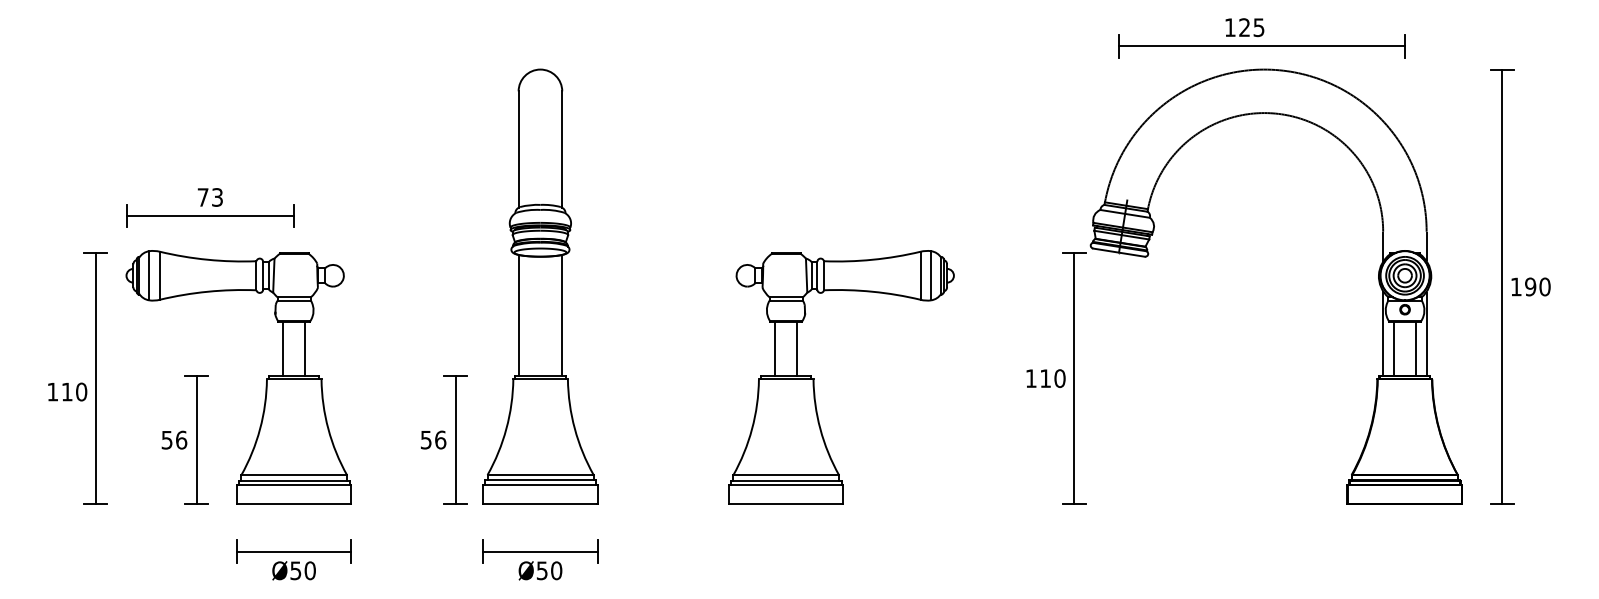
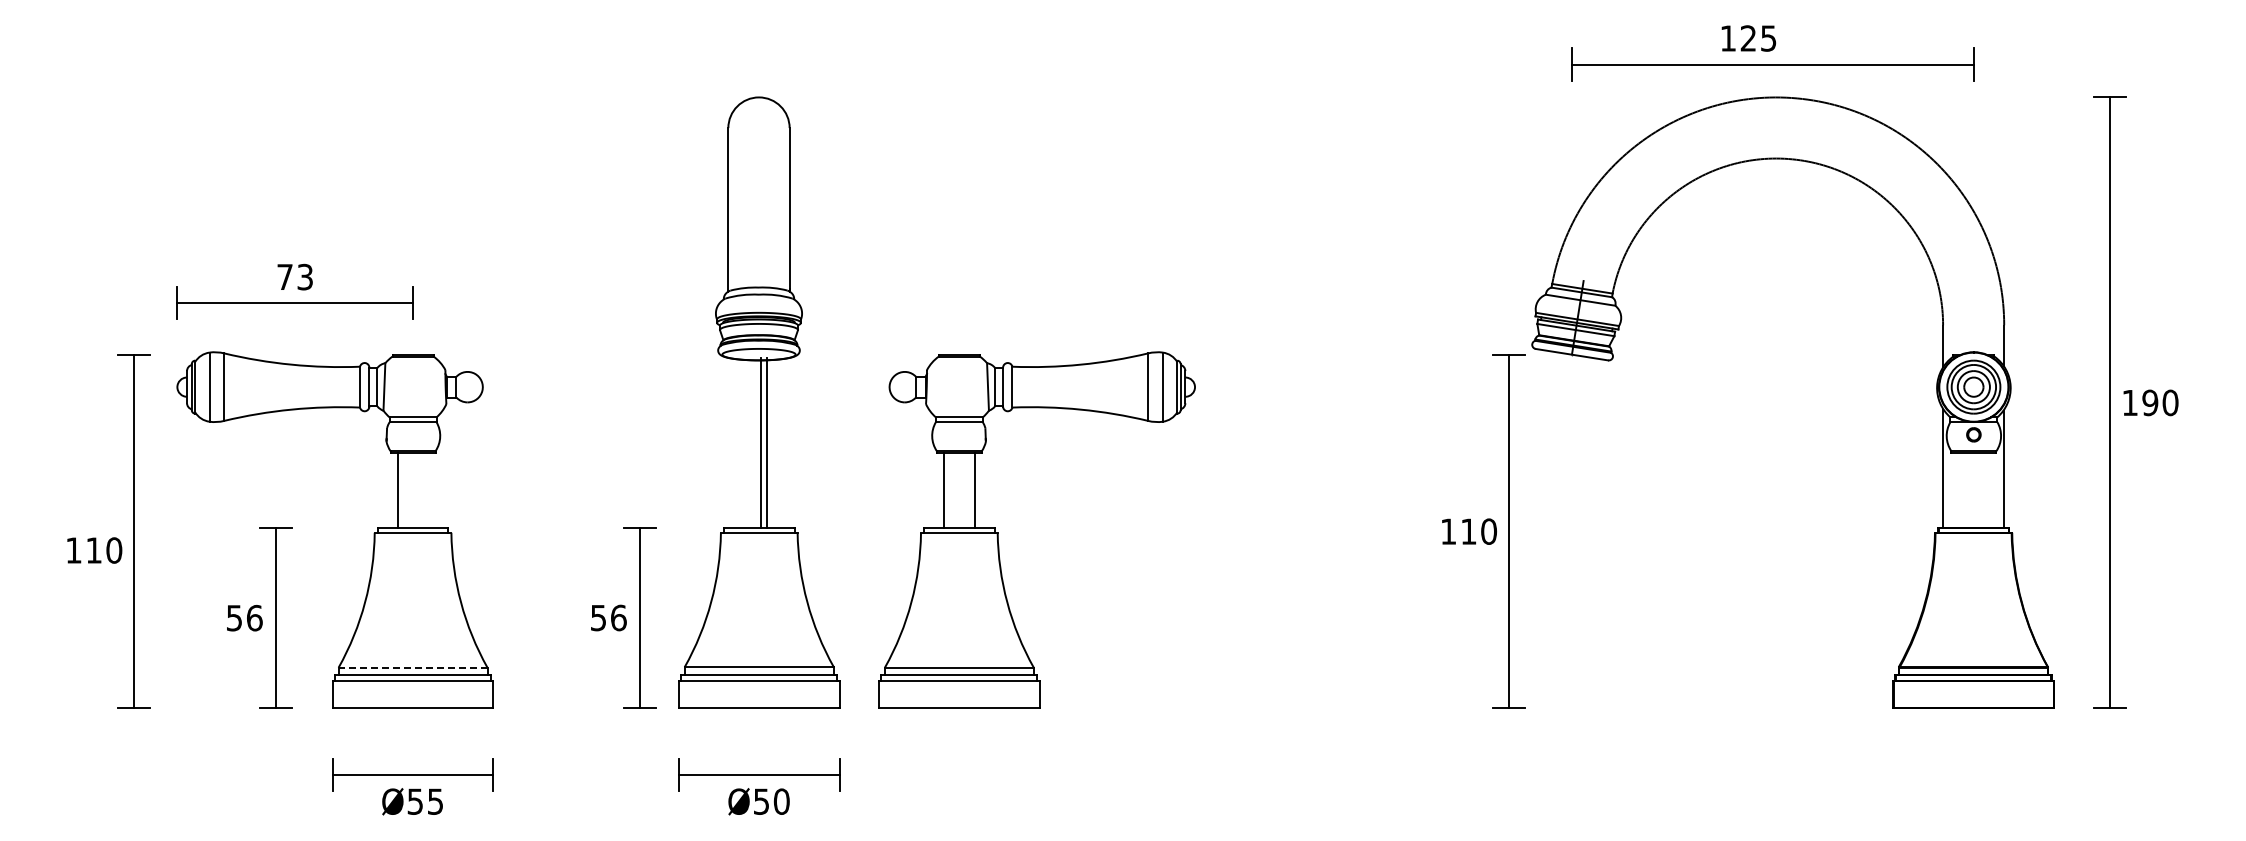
line: (518, 315) -> (767, 442), moved
line: (562, 315) -> (760, 442), moved
line: (305, 349) -> (428, 490), removed
line: (1394, 349) -> (1958, 490), removed
line: (1416, 349) -> (1989, 490), removed
part: (814, 379) -> (998, 532), moved
line: (293, 475) -> (412, 667), solid -> dashed
text: (310, 570) -> (435, 801), Ø50 -> Ø55

